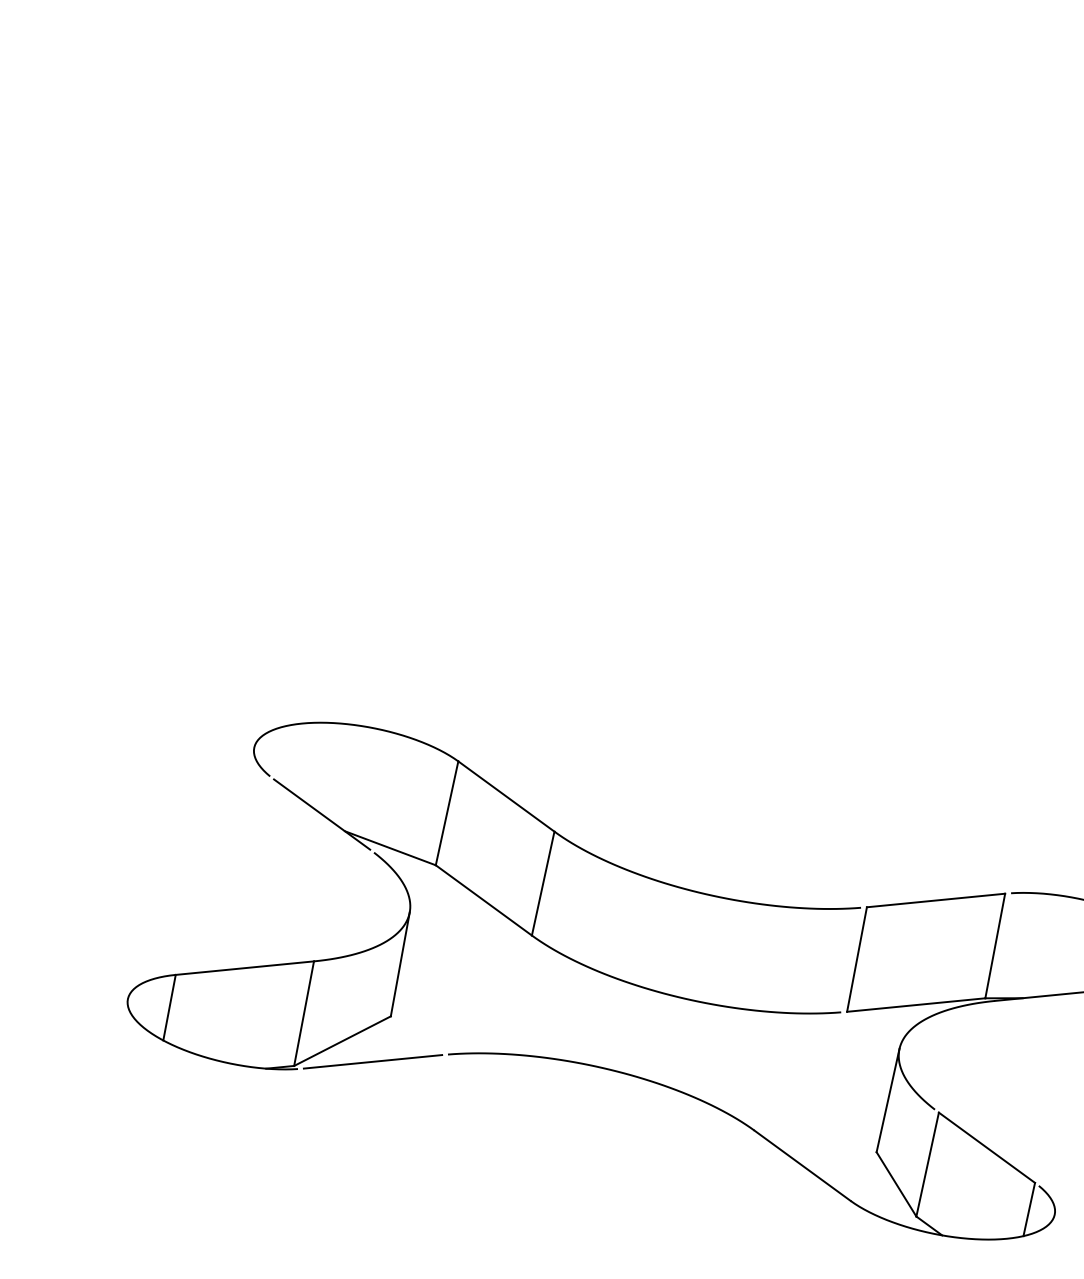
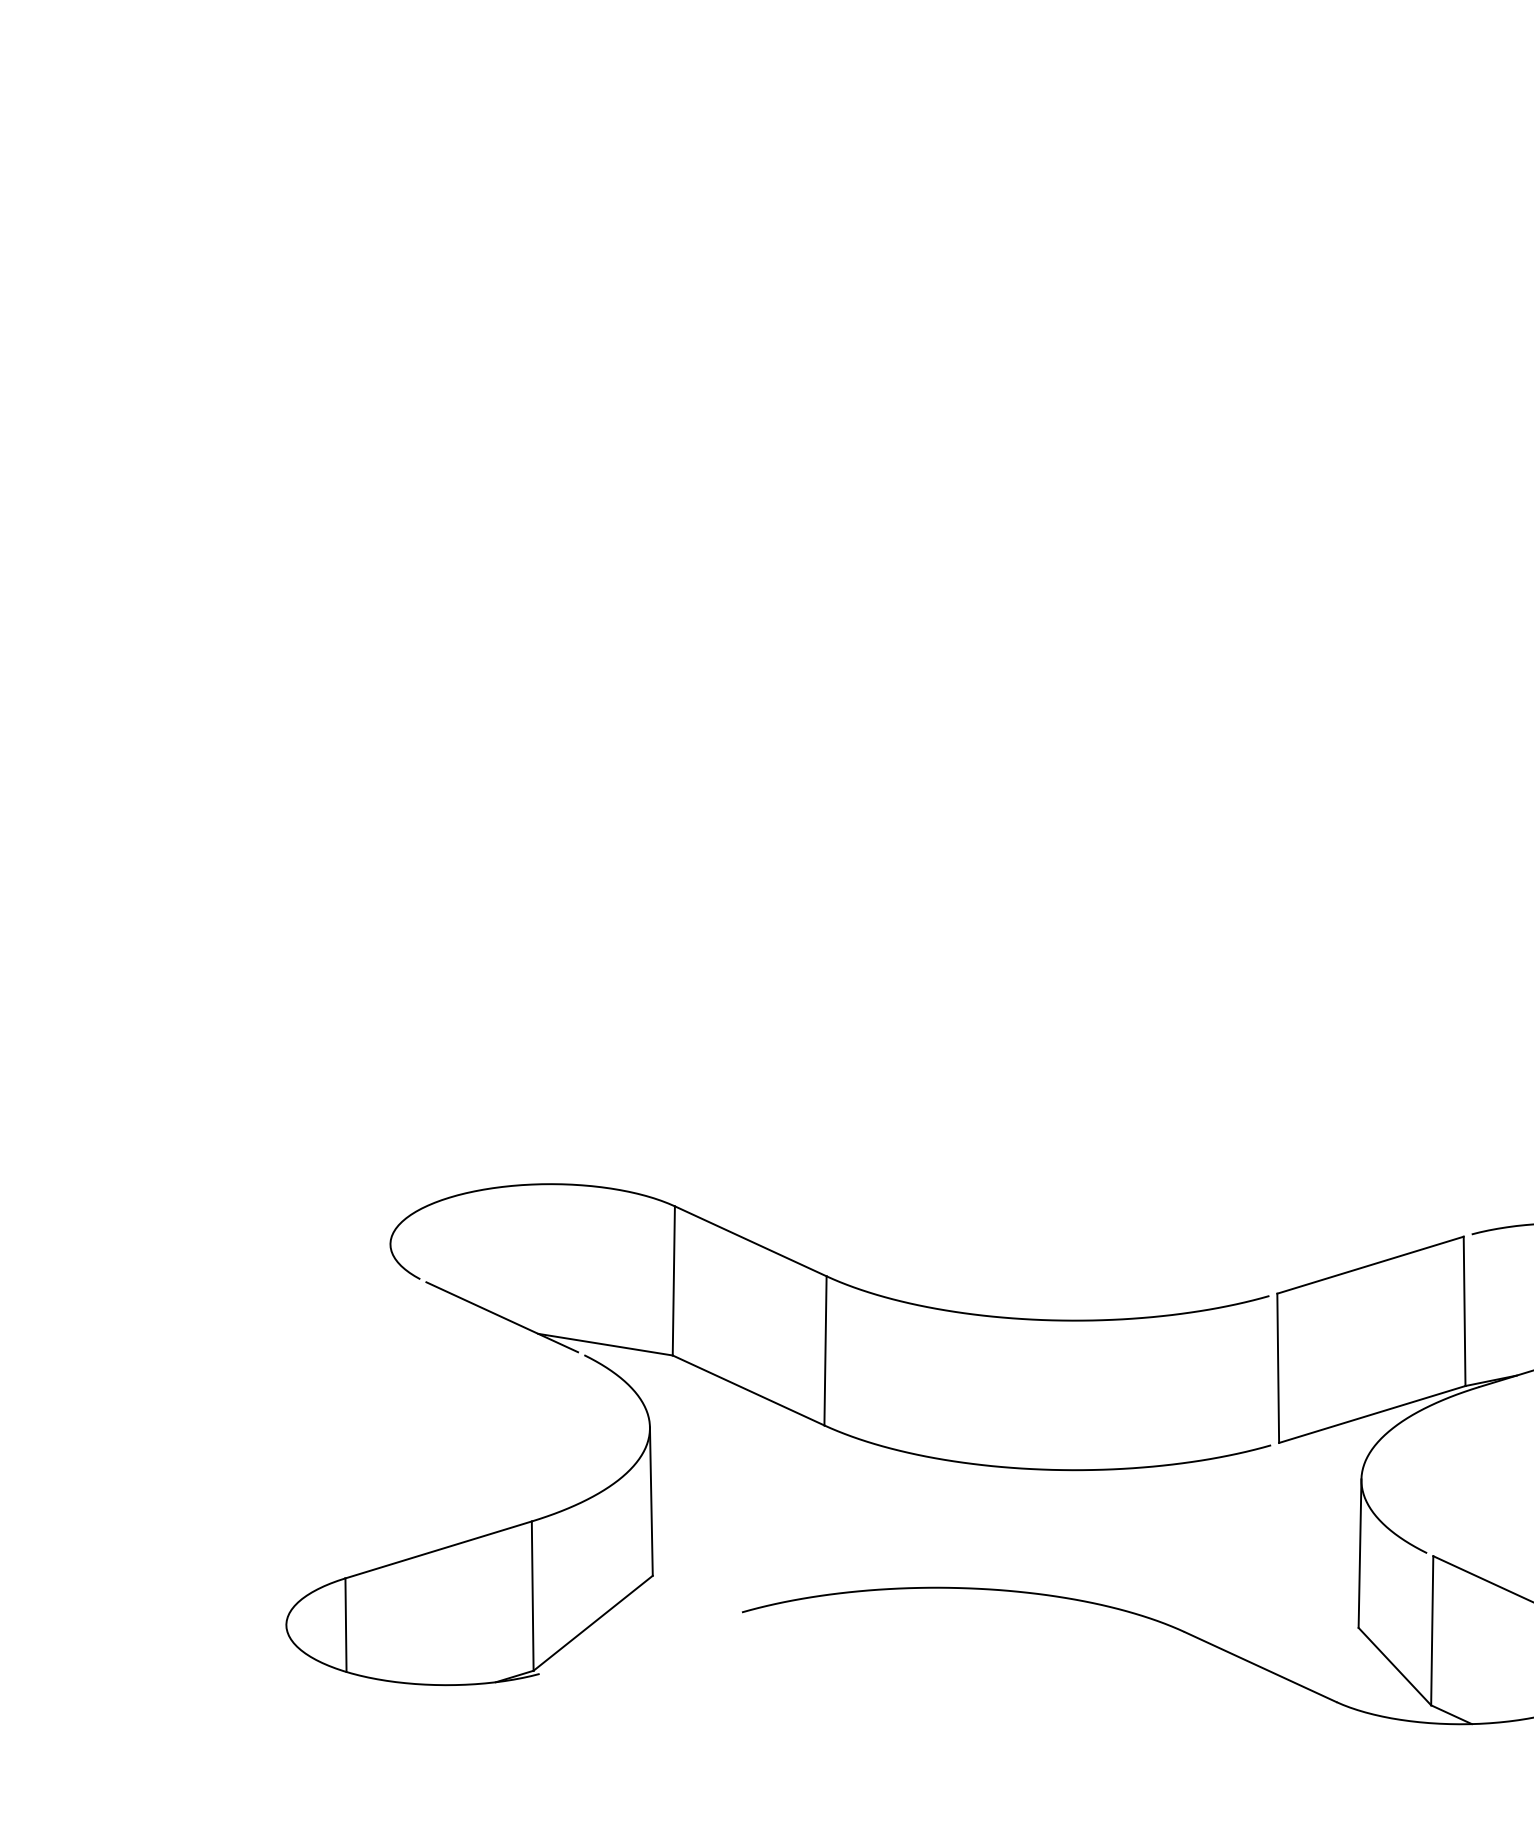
line: (372, 1061) -> (640, 1642), removed

